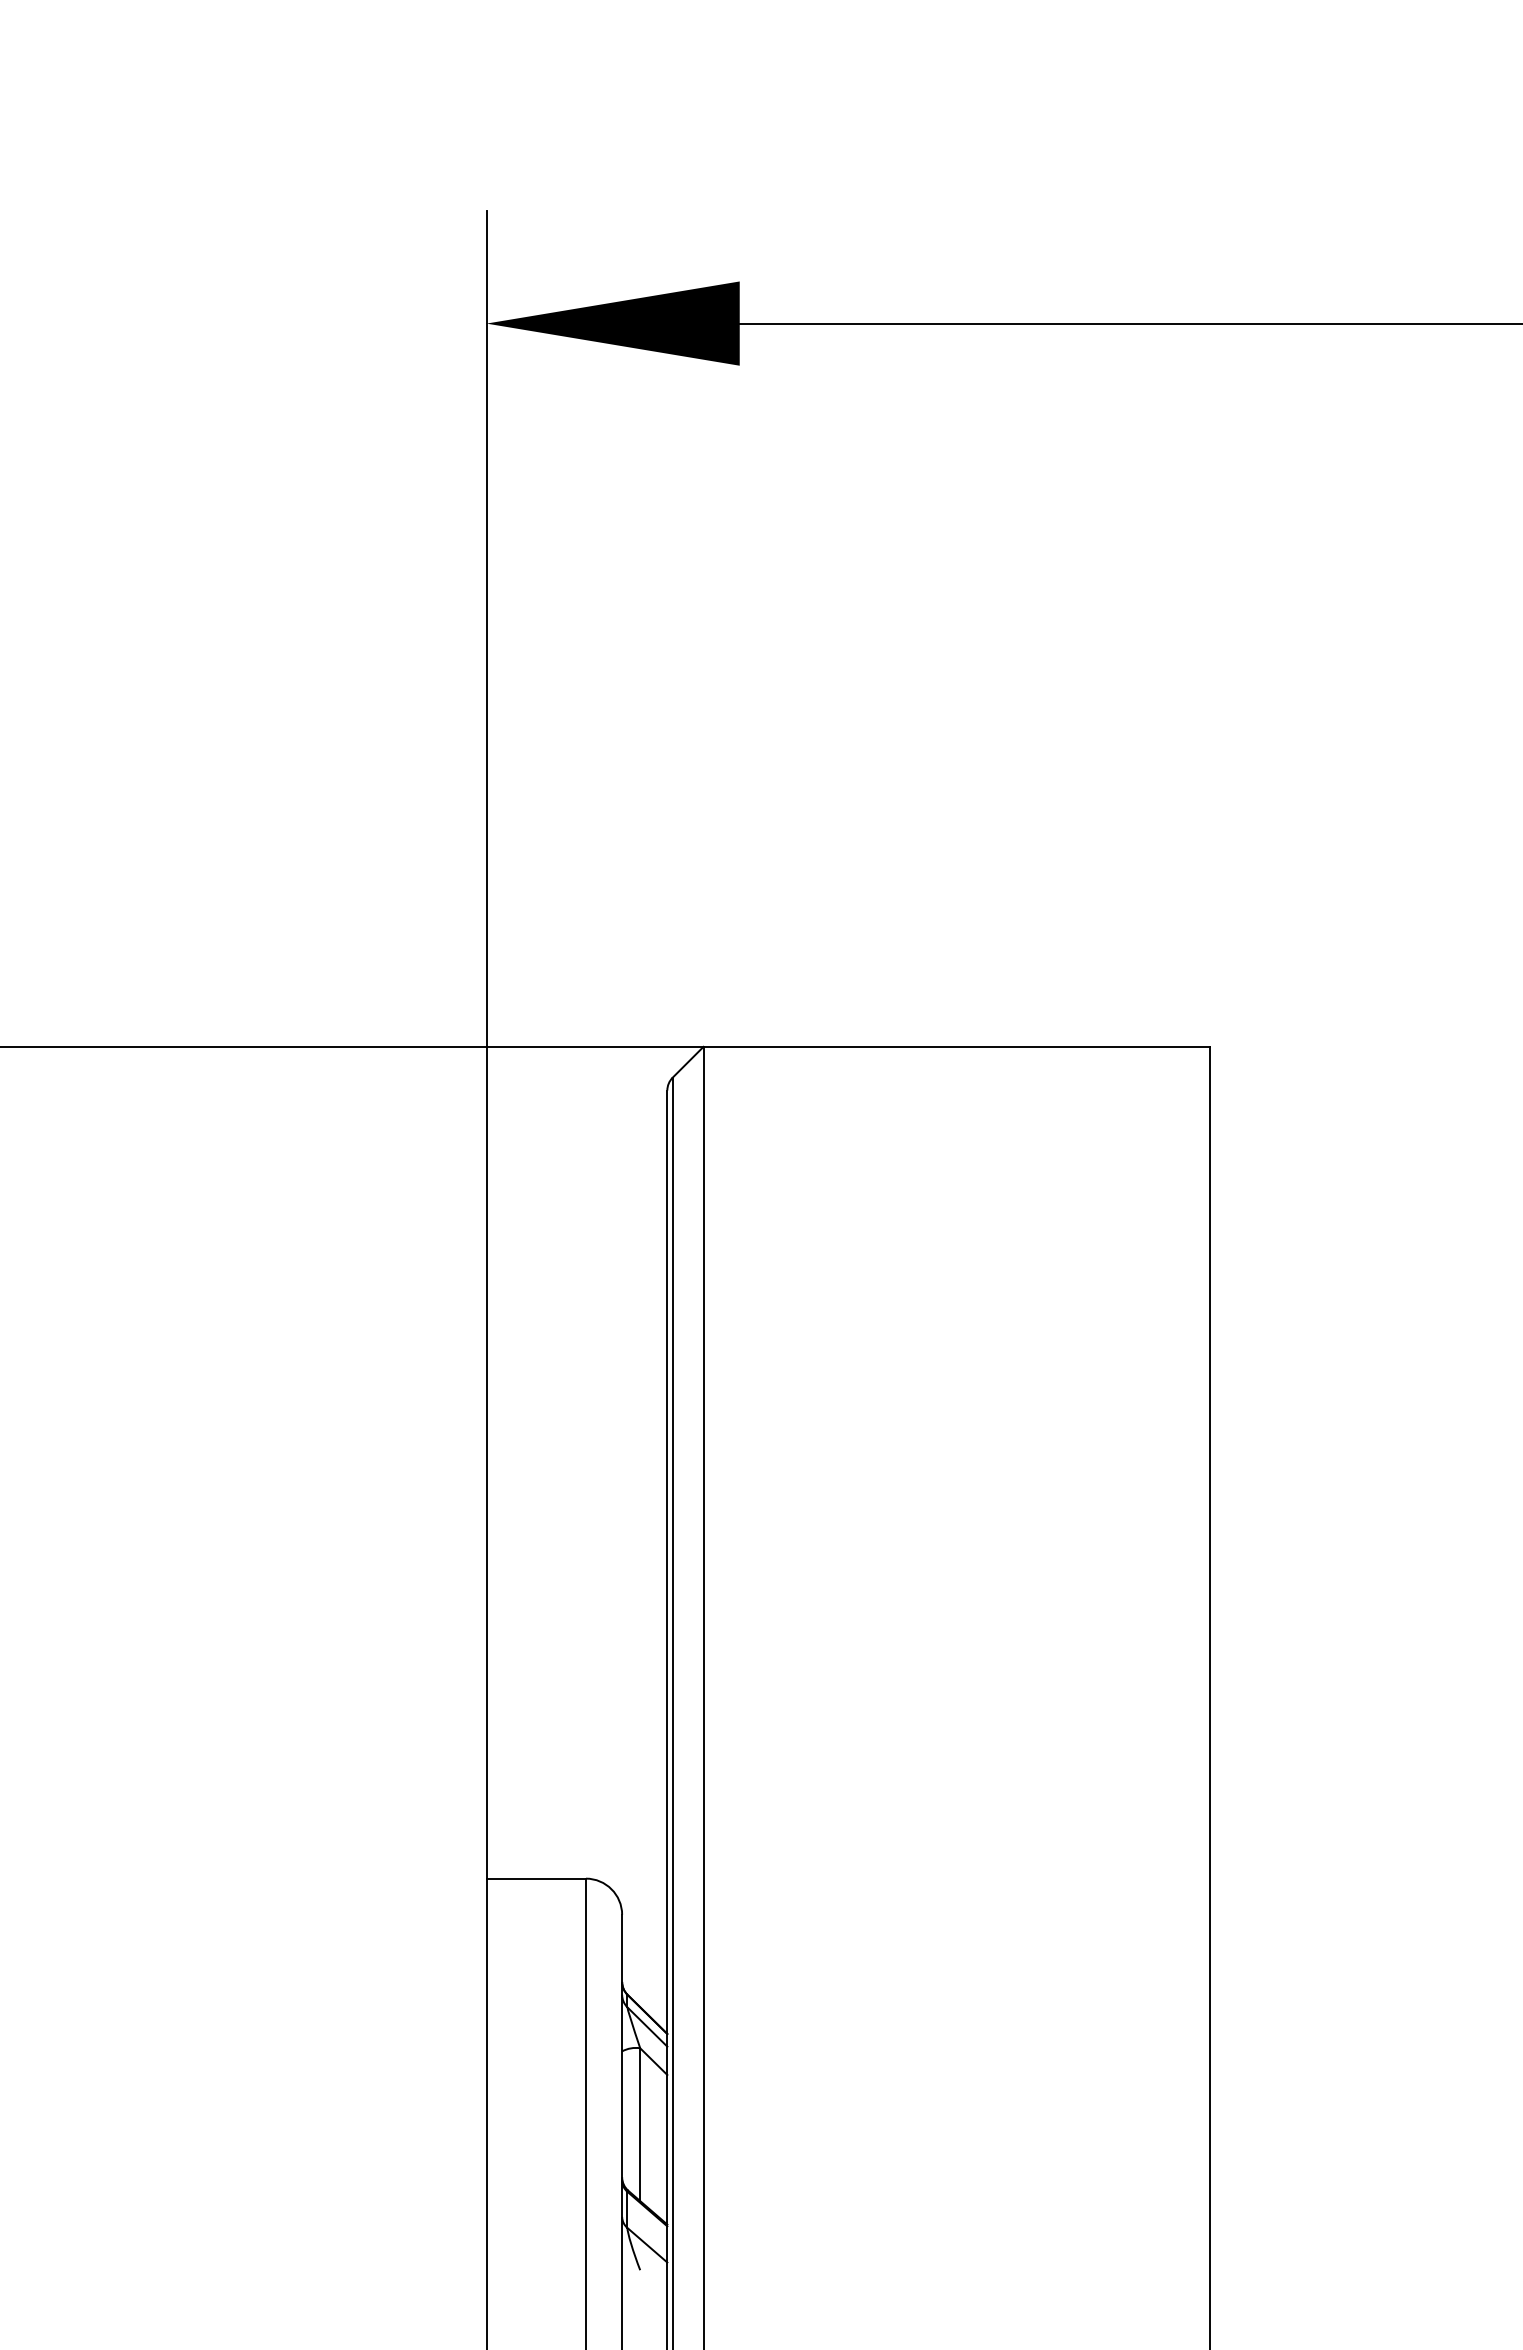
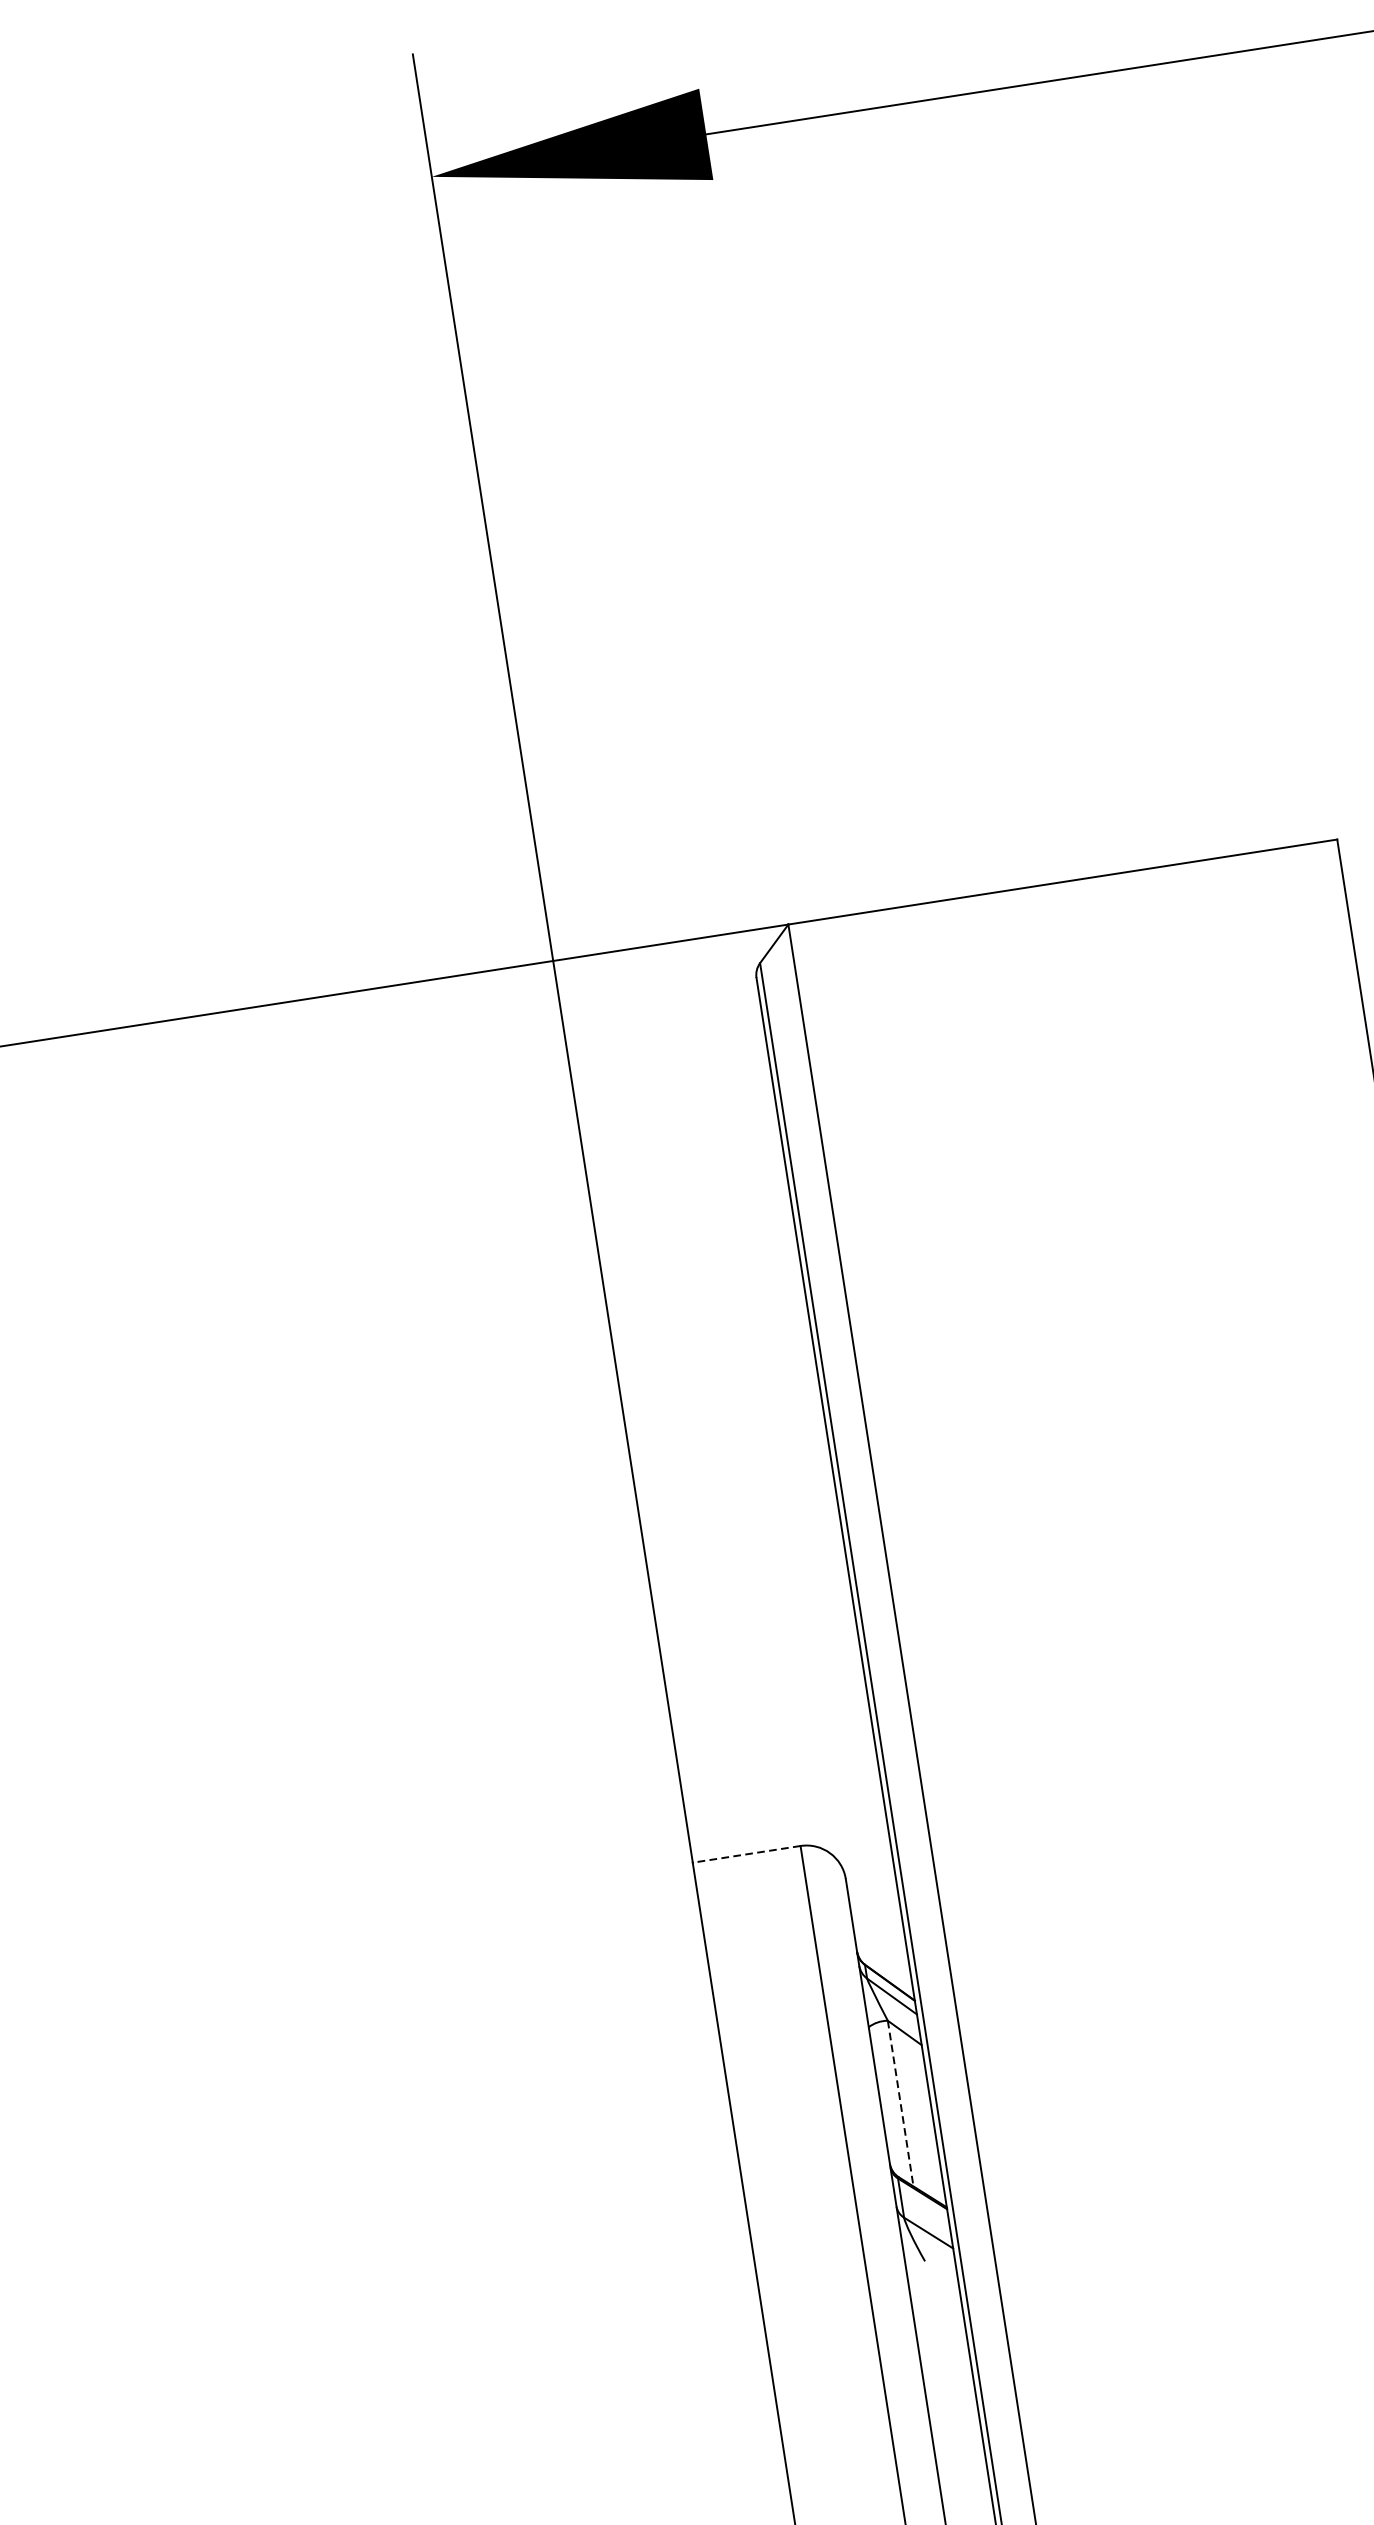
line: (536, 1878) -> (746, 1854), solid -> dashed
line: (640, 2125) -> (901, 2104), solid -> dashed

